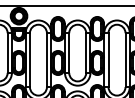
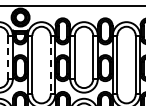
line: (7, 53) -> (8, 57), solid -> dashed
line: (46, 60) -> (50, 65), solid -> dashed

